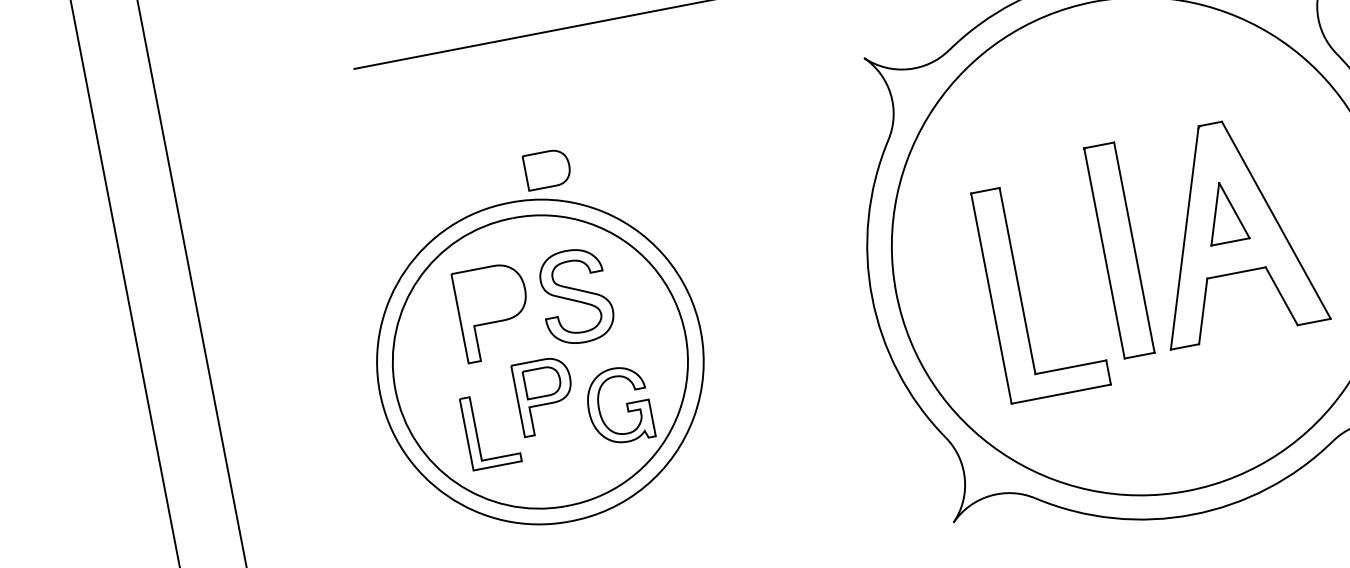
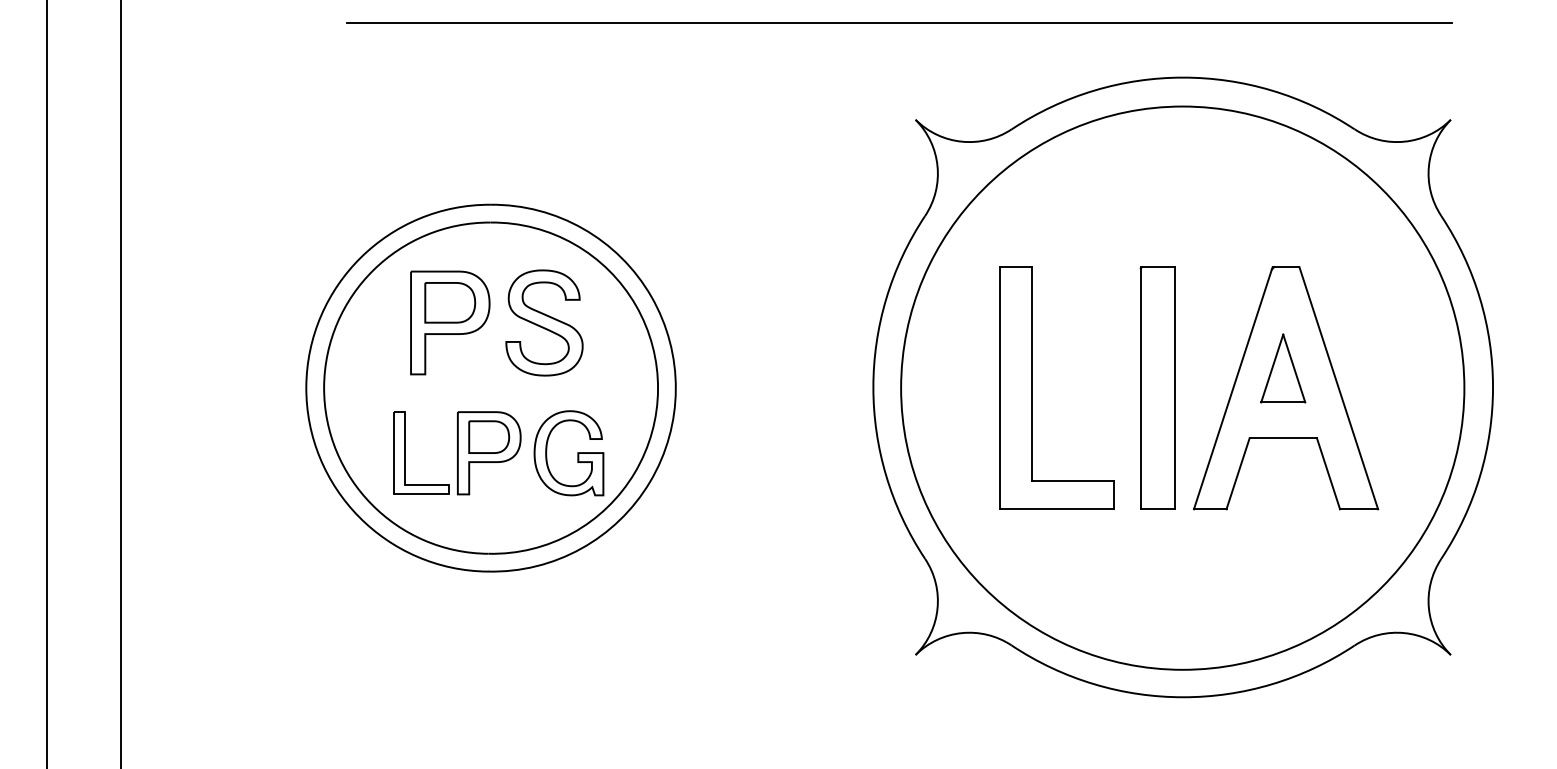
part: (547, 169) -> (450, 302), moved
part: (1019, 292) -> (1032, 387), moved
part: (545, 396) -> (489, 453), moved

